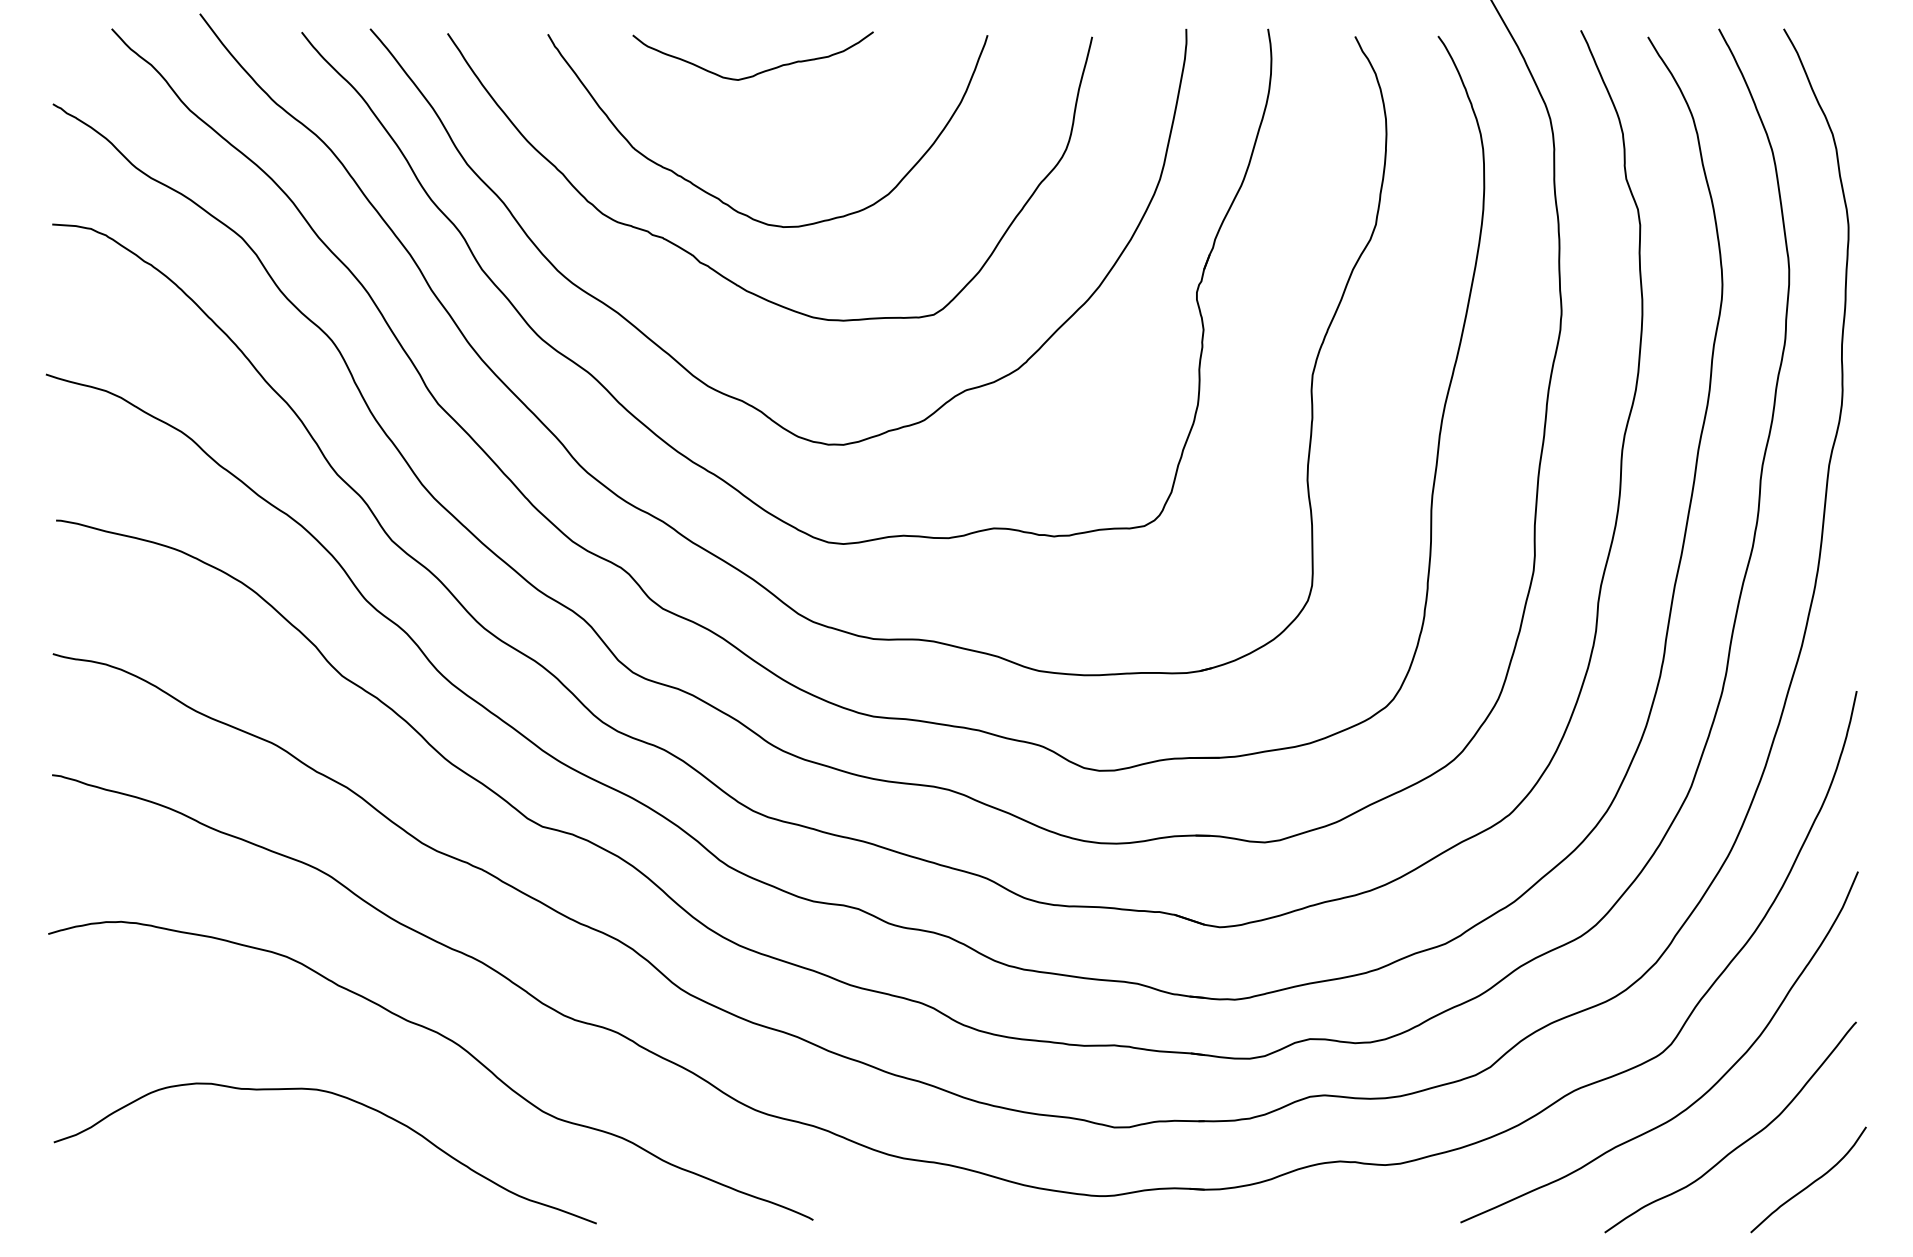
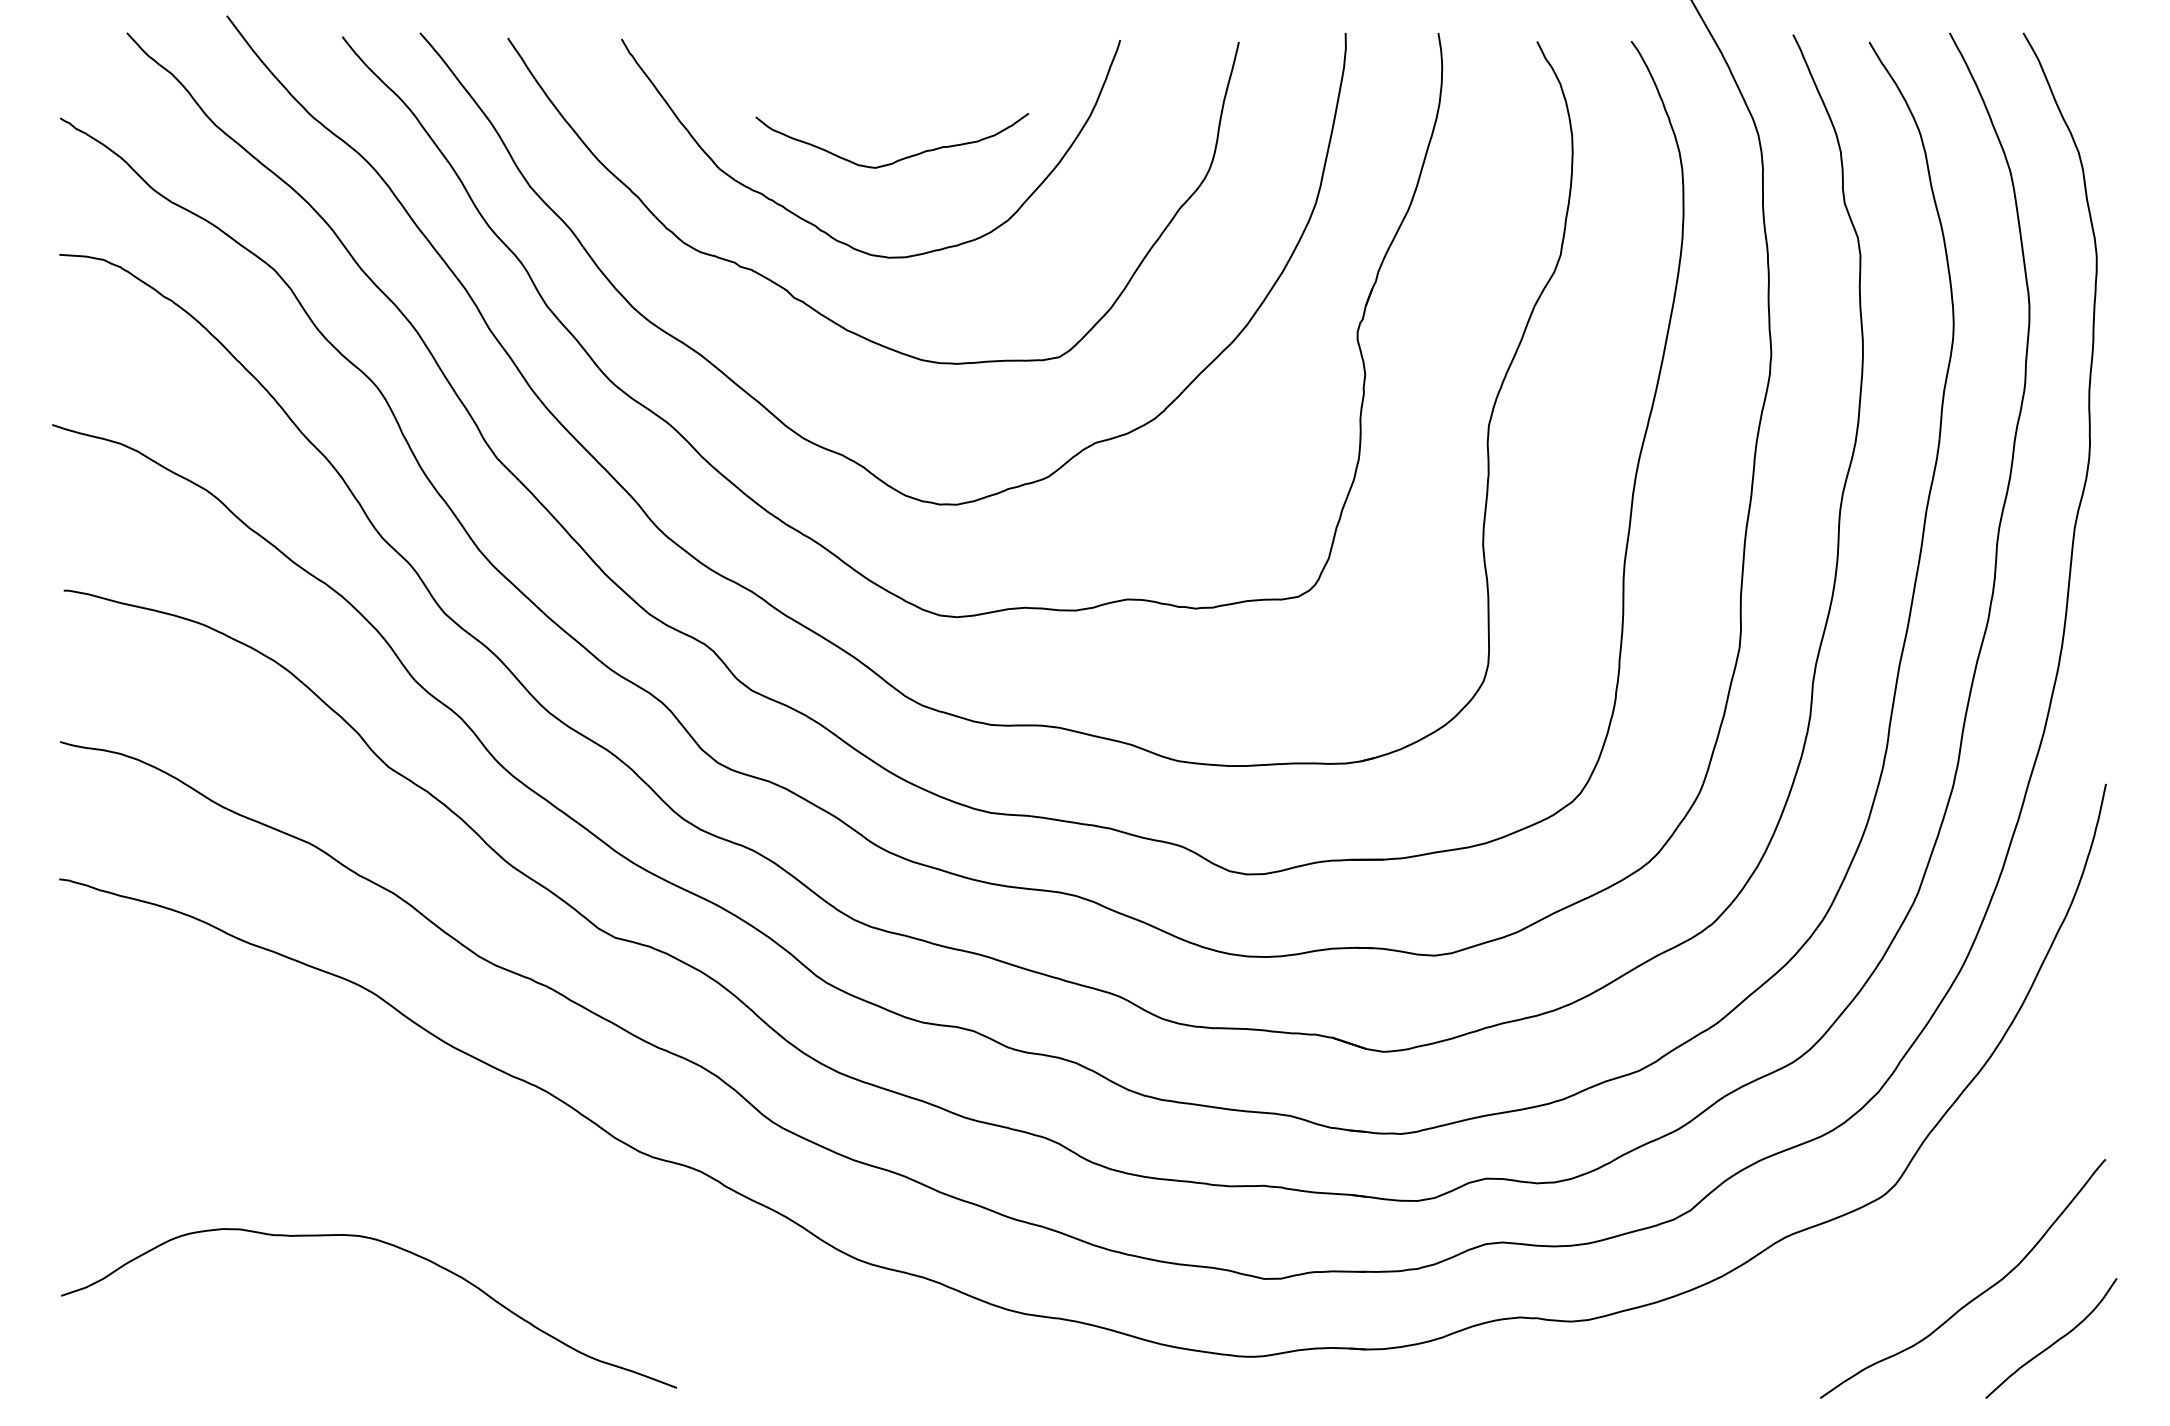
curve: (758, 72) -> (898, 159), moved
curve: (450, 1041) -> (511, 1181), removed
curve: (1703, 1093) -> (1932, 1240), removed

